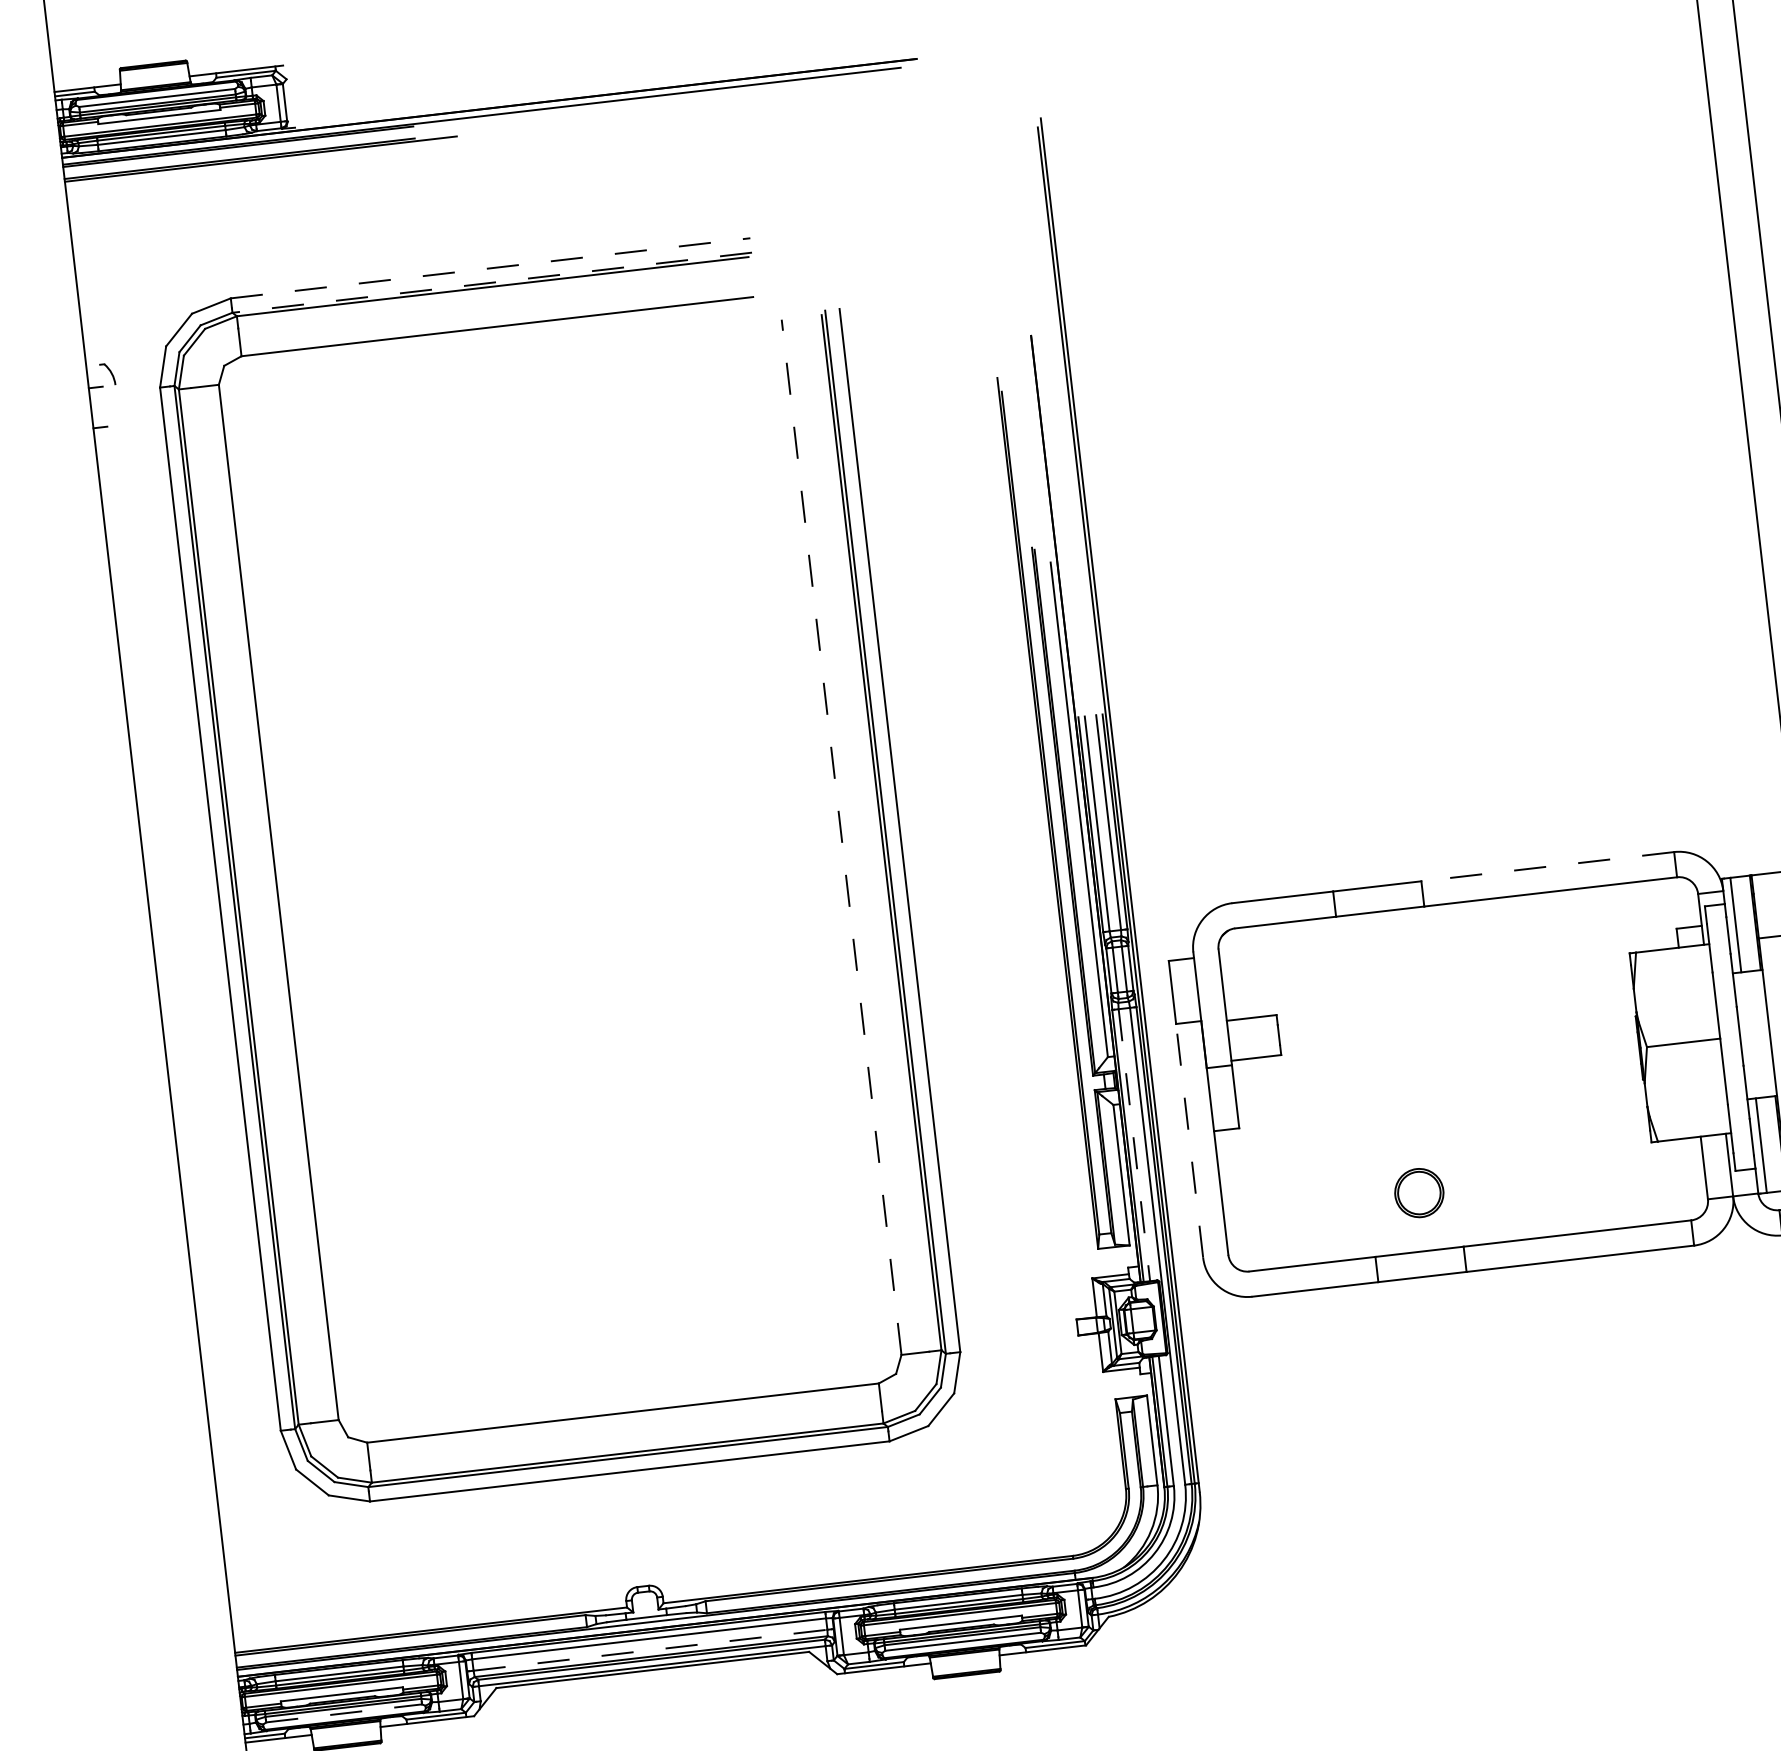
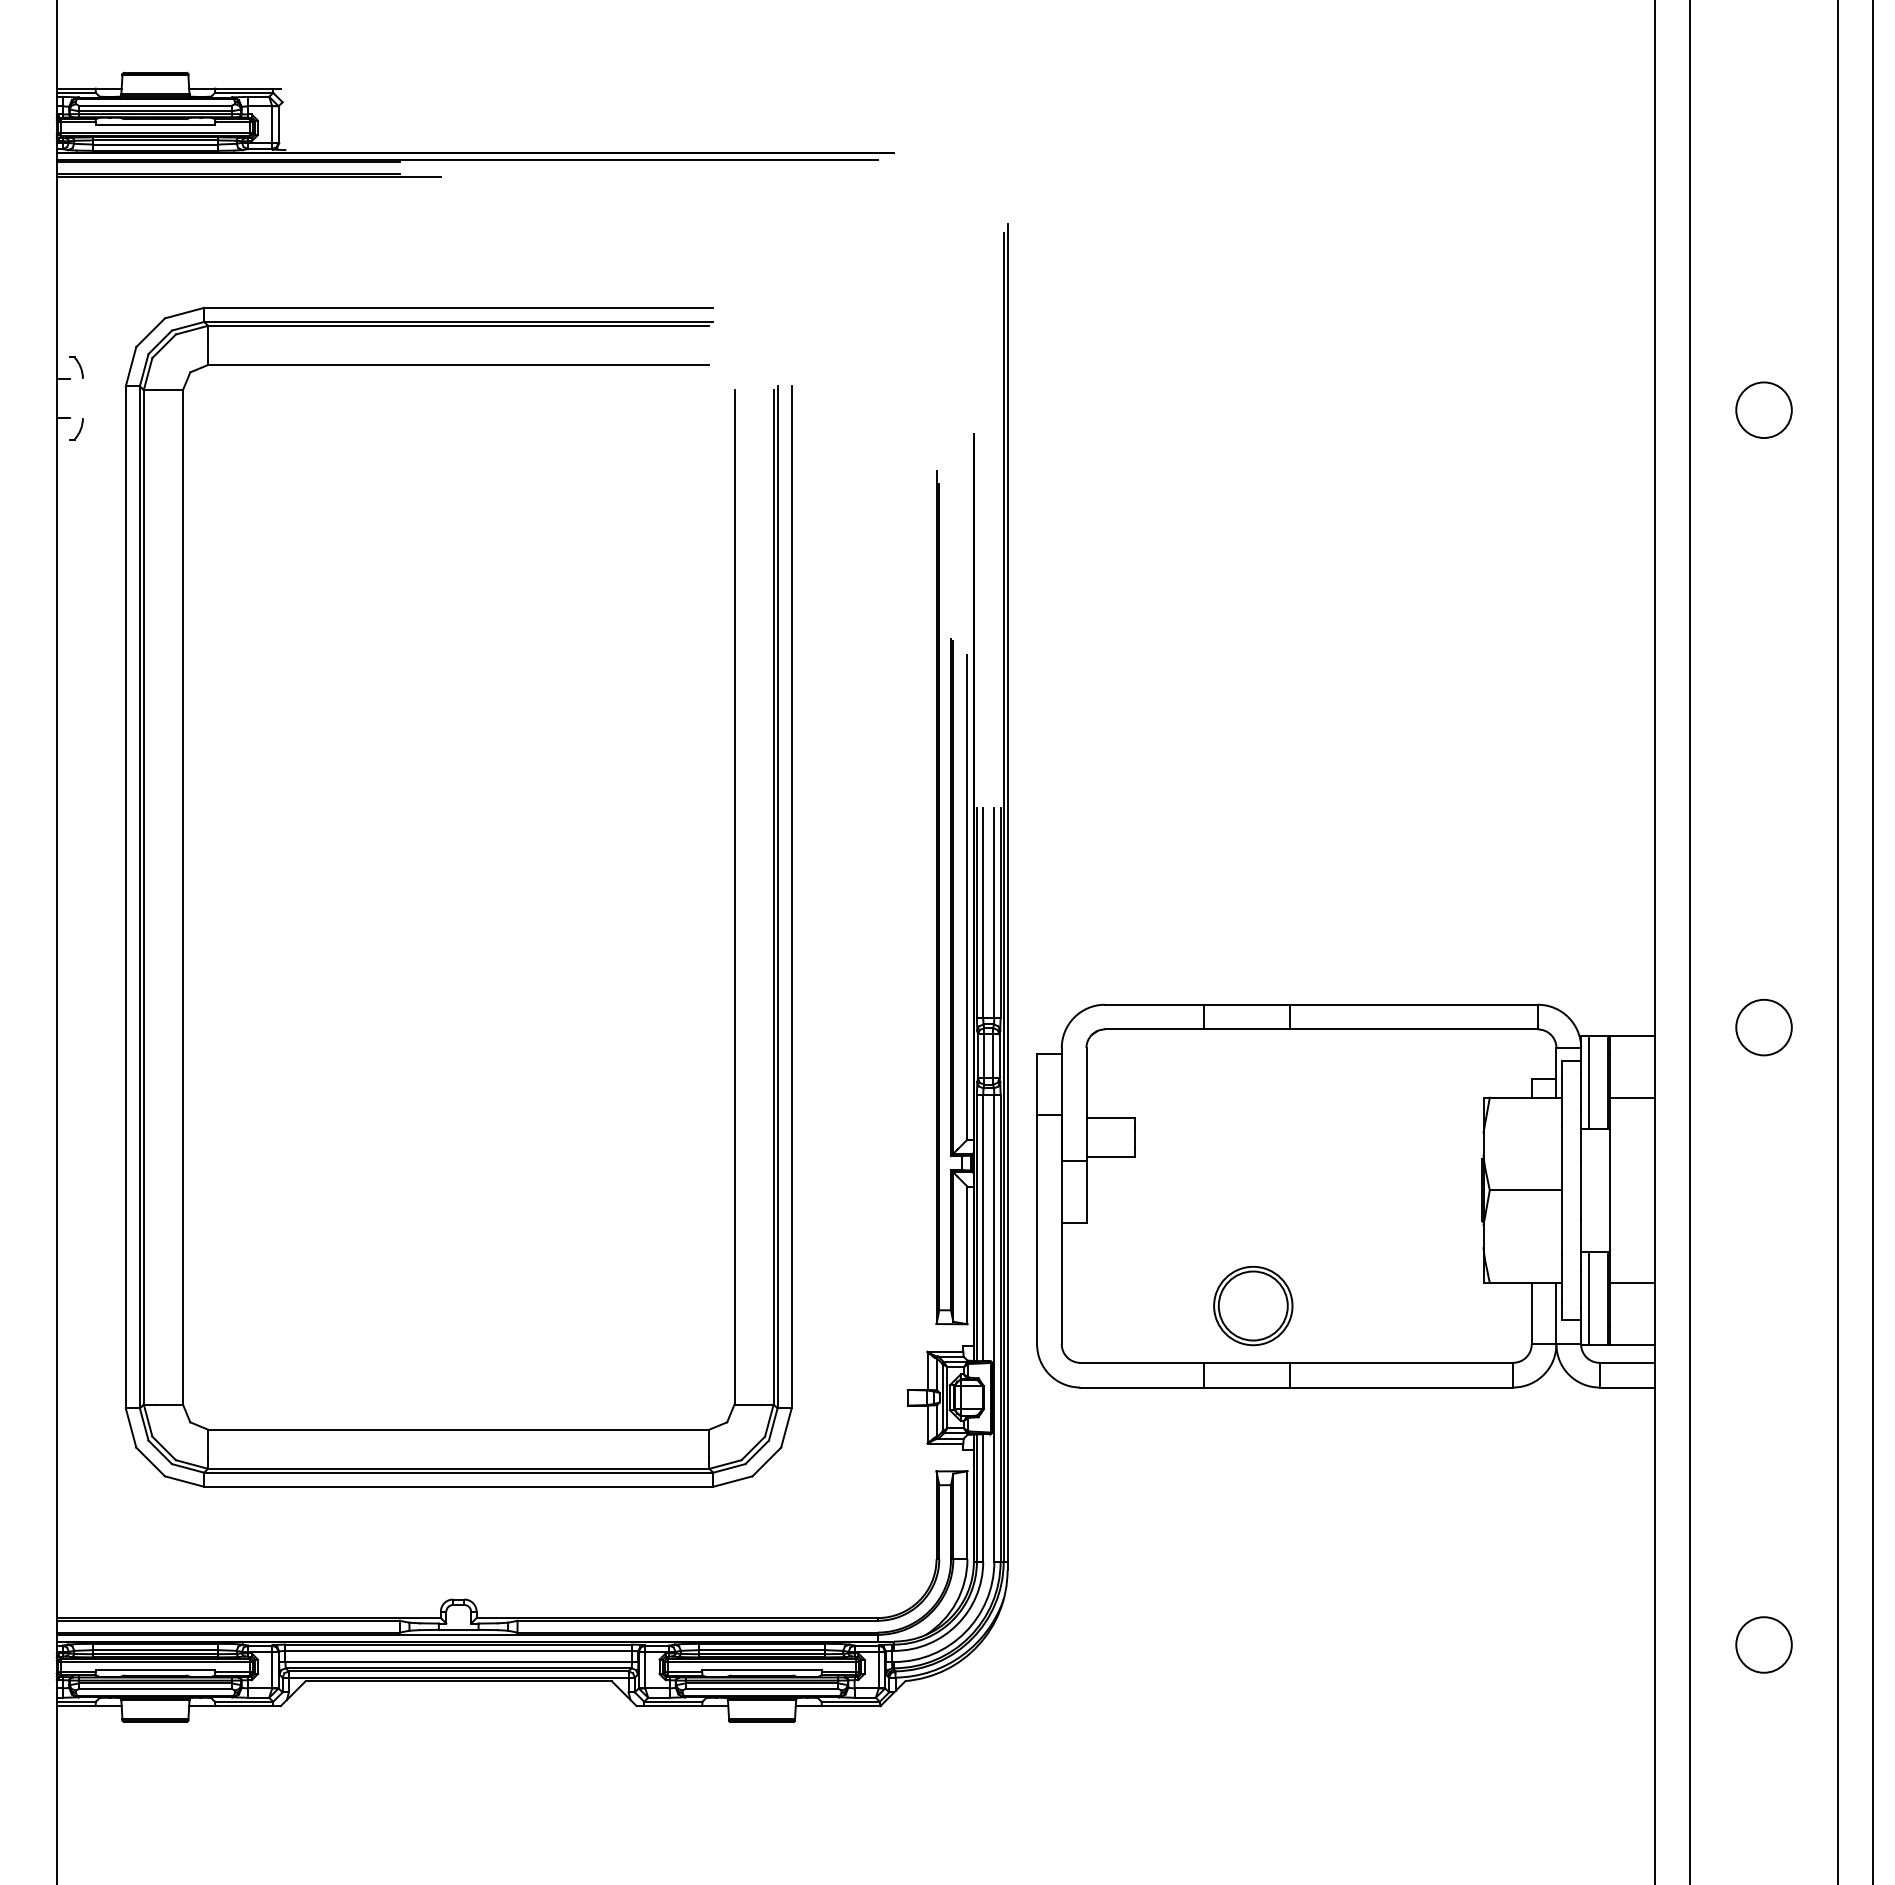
line: (490, 267) -> (458, 307), dashed -> solid
line: (491, 282) -> (458, 321), dashed -> solid
part: (114, 437) -> (76, 429), added
line: (841, 836) -> (734, 896), dashed -> solid
line: (1548, 866) -> (1414, 1004), dashed -> solid
line: (1190, 1140) -> (1037, 1229), dashed -> solid
line: (1134, 1145) -> (983, 1228), dashed -> solid
part: (1419, 1192) -> (1253, 1305), size x1.67
line: (651, 1650) -> (459, 1662), dashed -> solid
line: (344, 1713) -> (155, 1688), dashed -> solid

